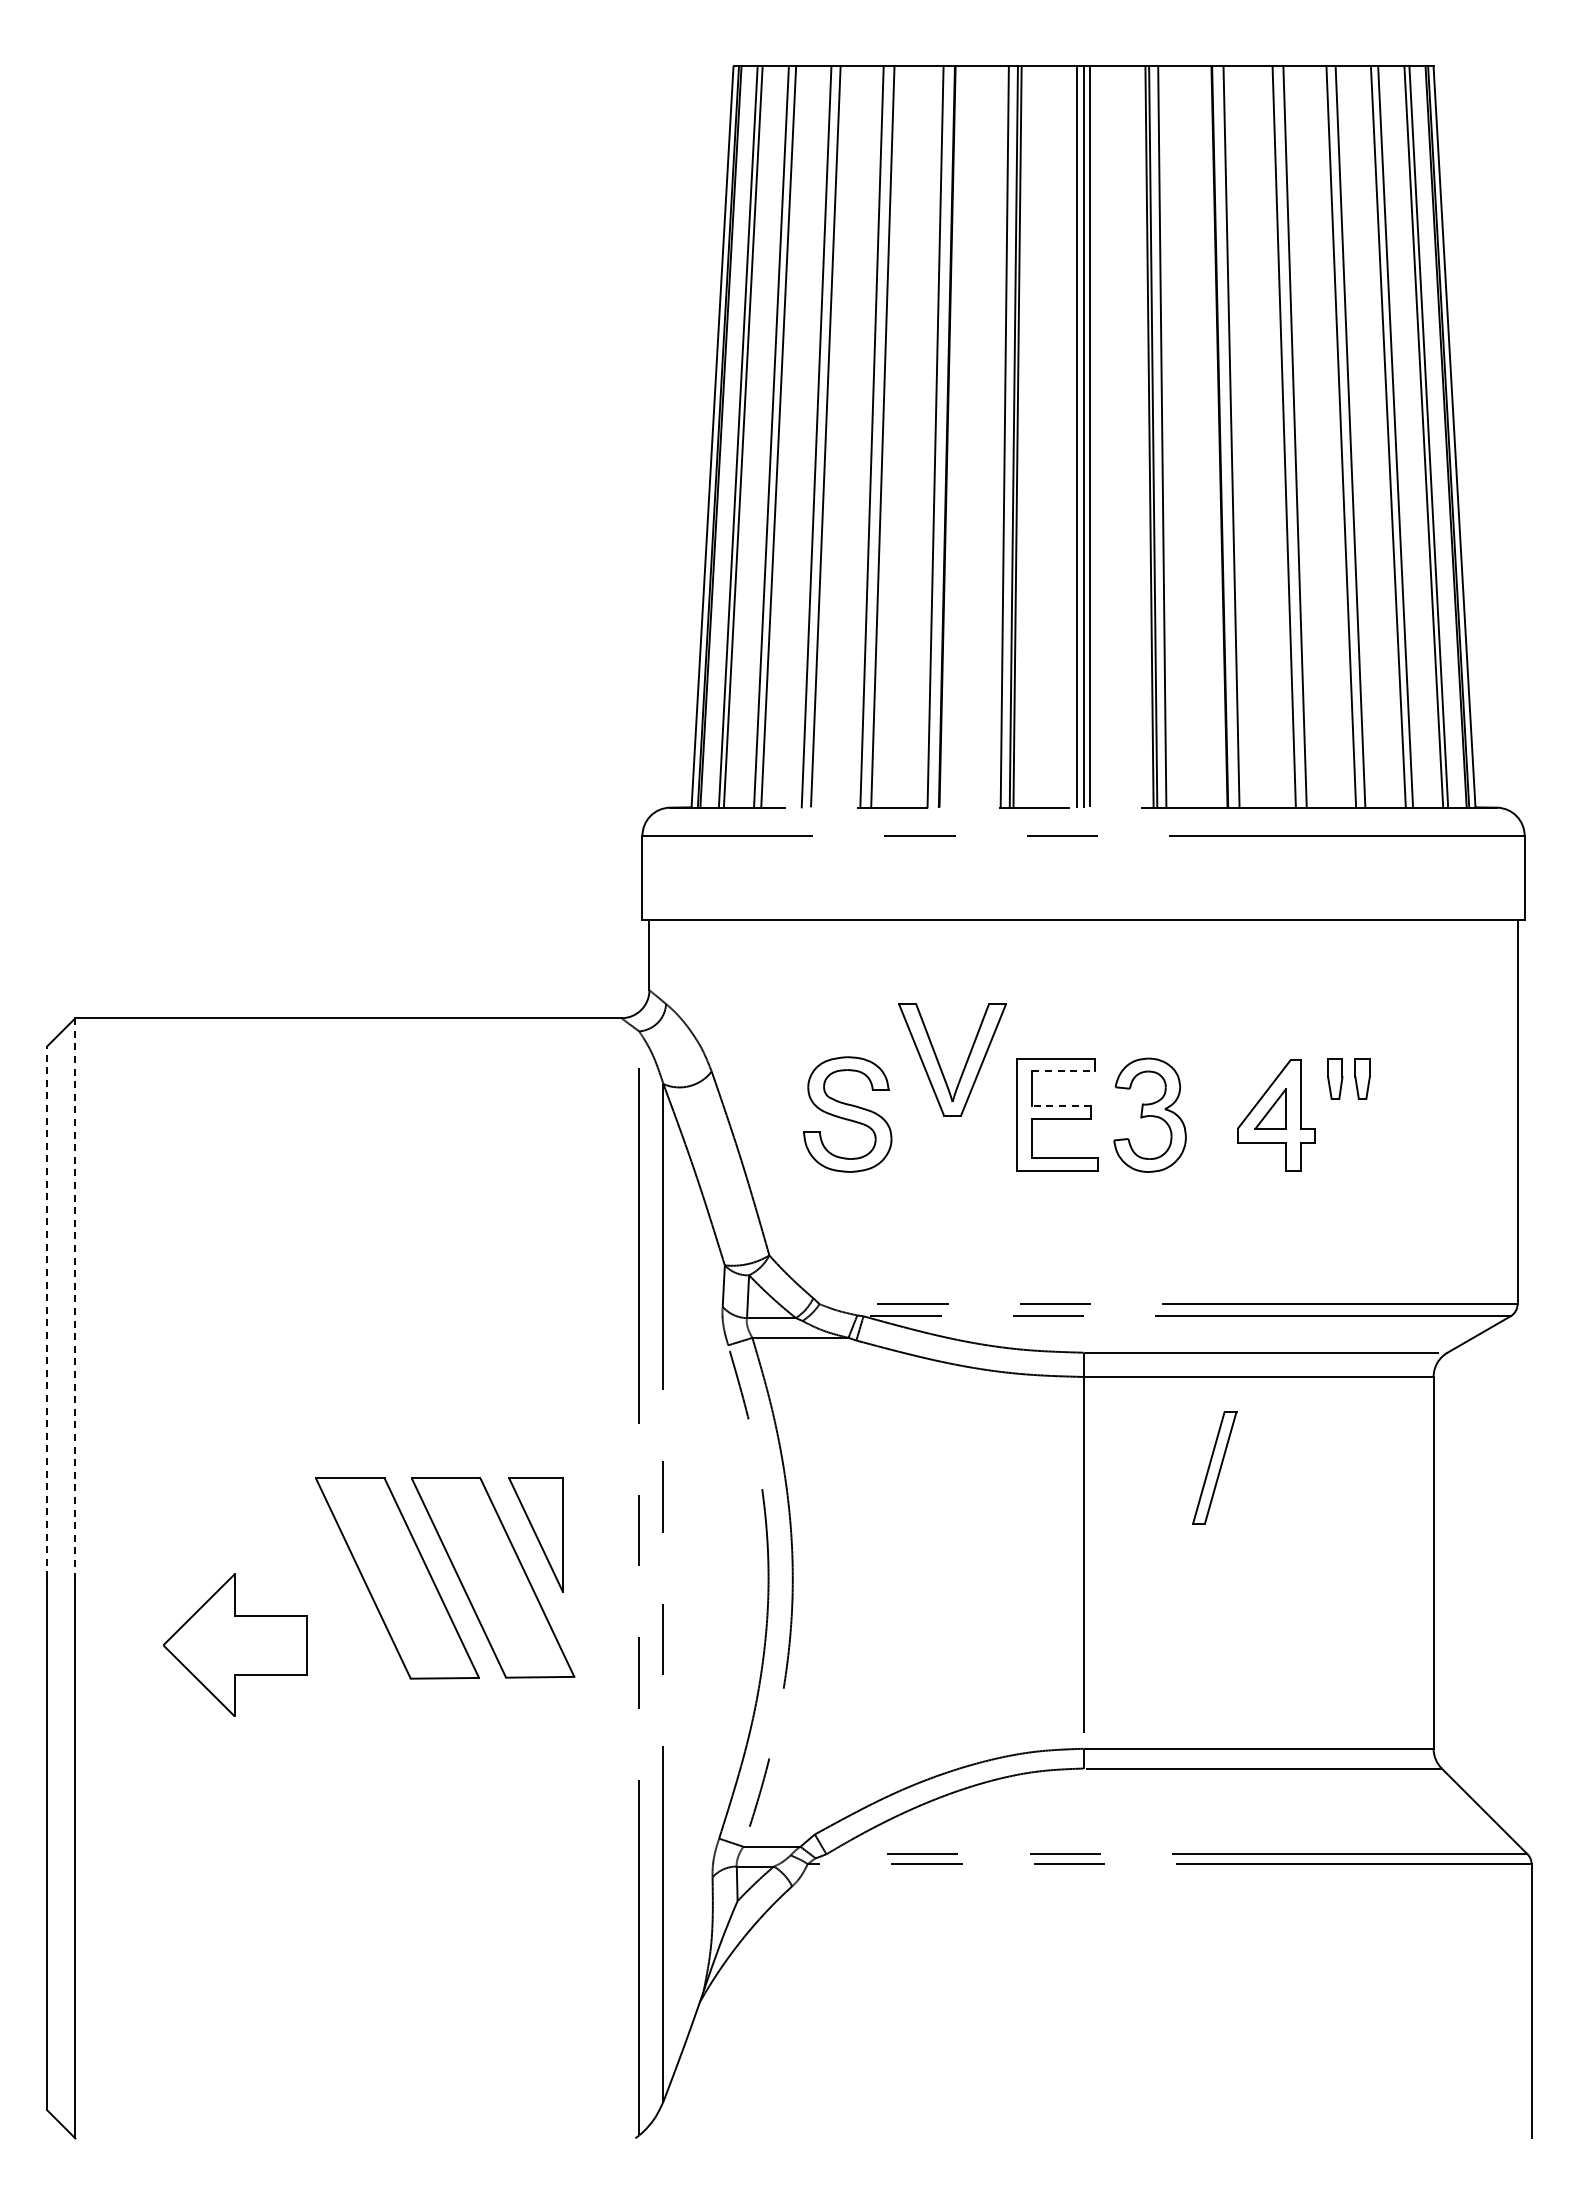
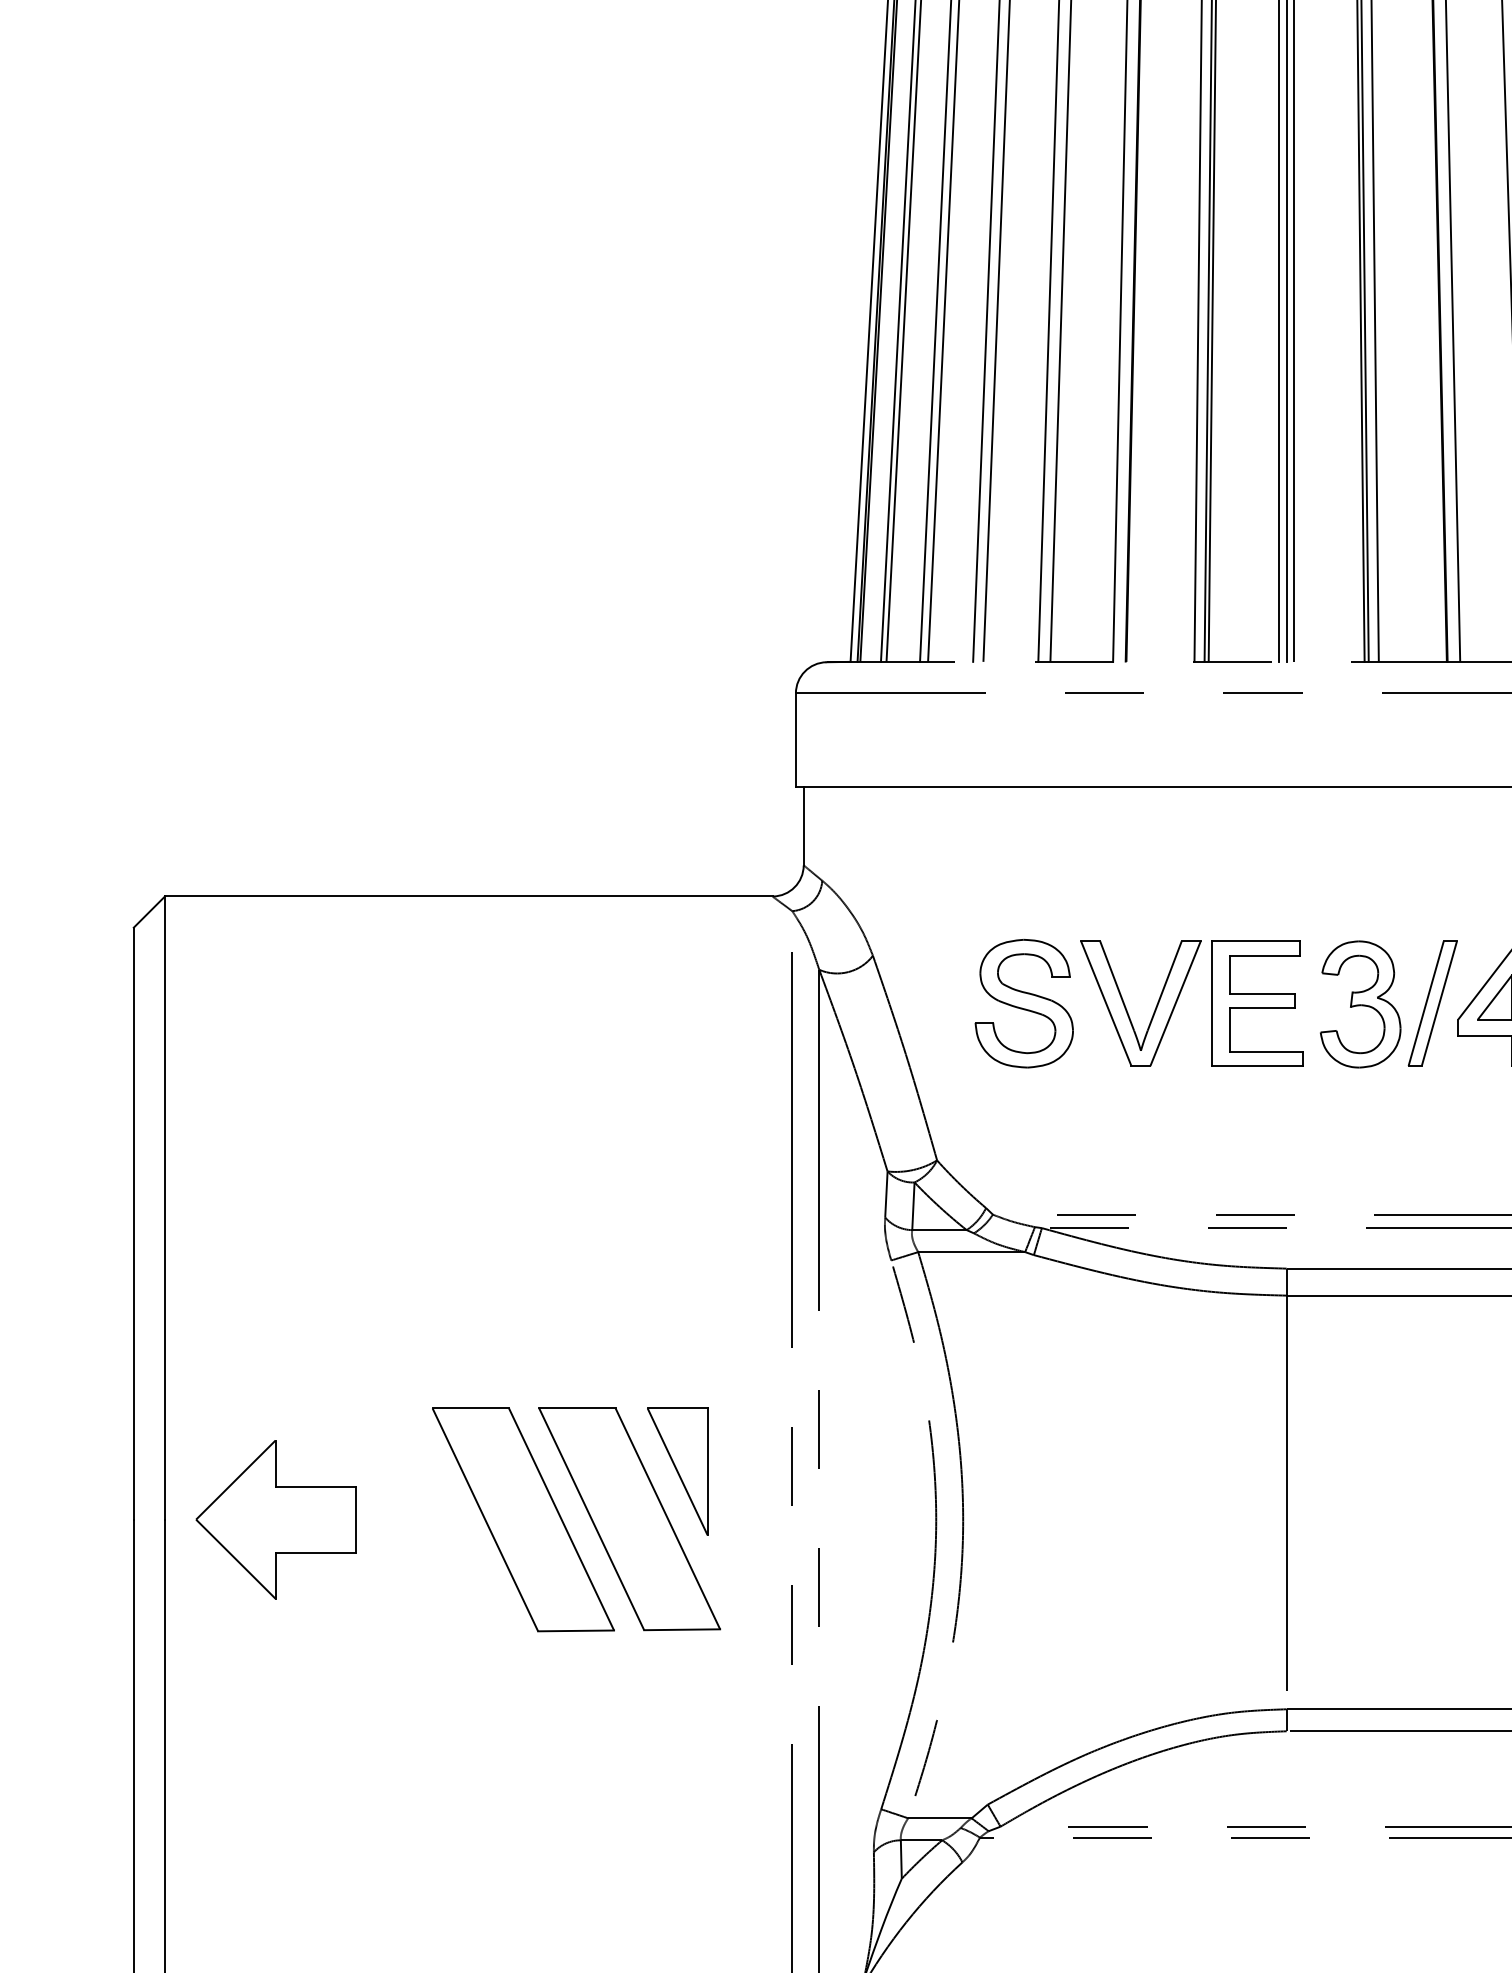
part: (940, 1064) -> (1127, 1009), moved
line: (1063, 1071) -> (1264, 955), dashed -> solid
line: (1061, 1105) -> (1262, 993), dashed -> solid
line: (75, 1298) -> (165, 1208), dashed -> solid
line: (47, 1311) -> (133, 1222), dashed -> solid
part: (1214, 1467) -> (1432, 1003), moved
part: (235, 1644) -> (276, 1518), moved

